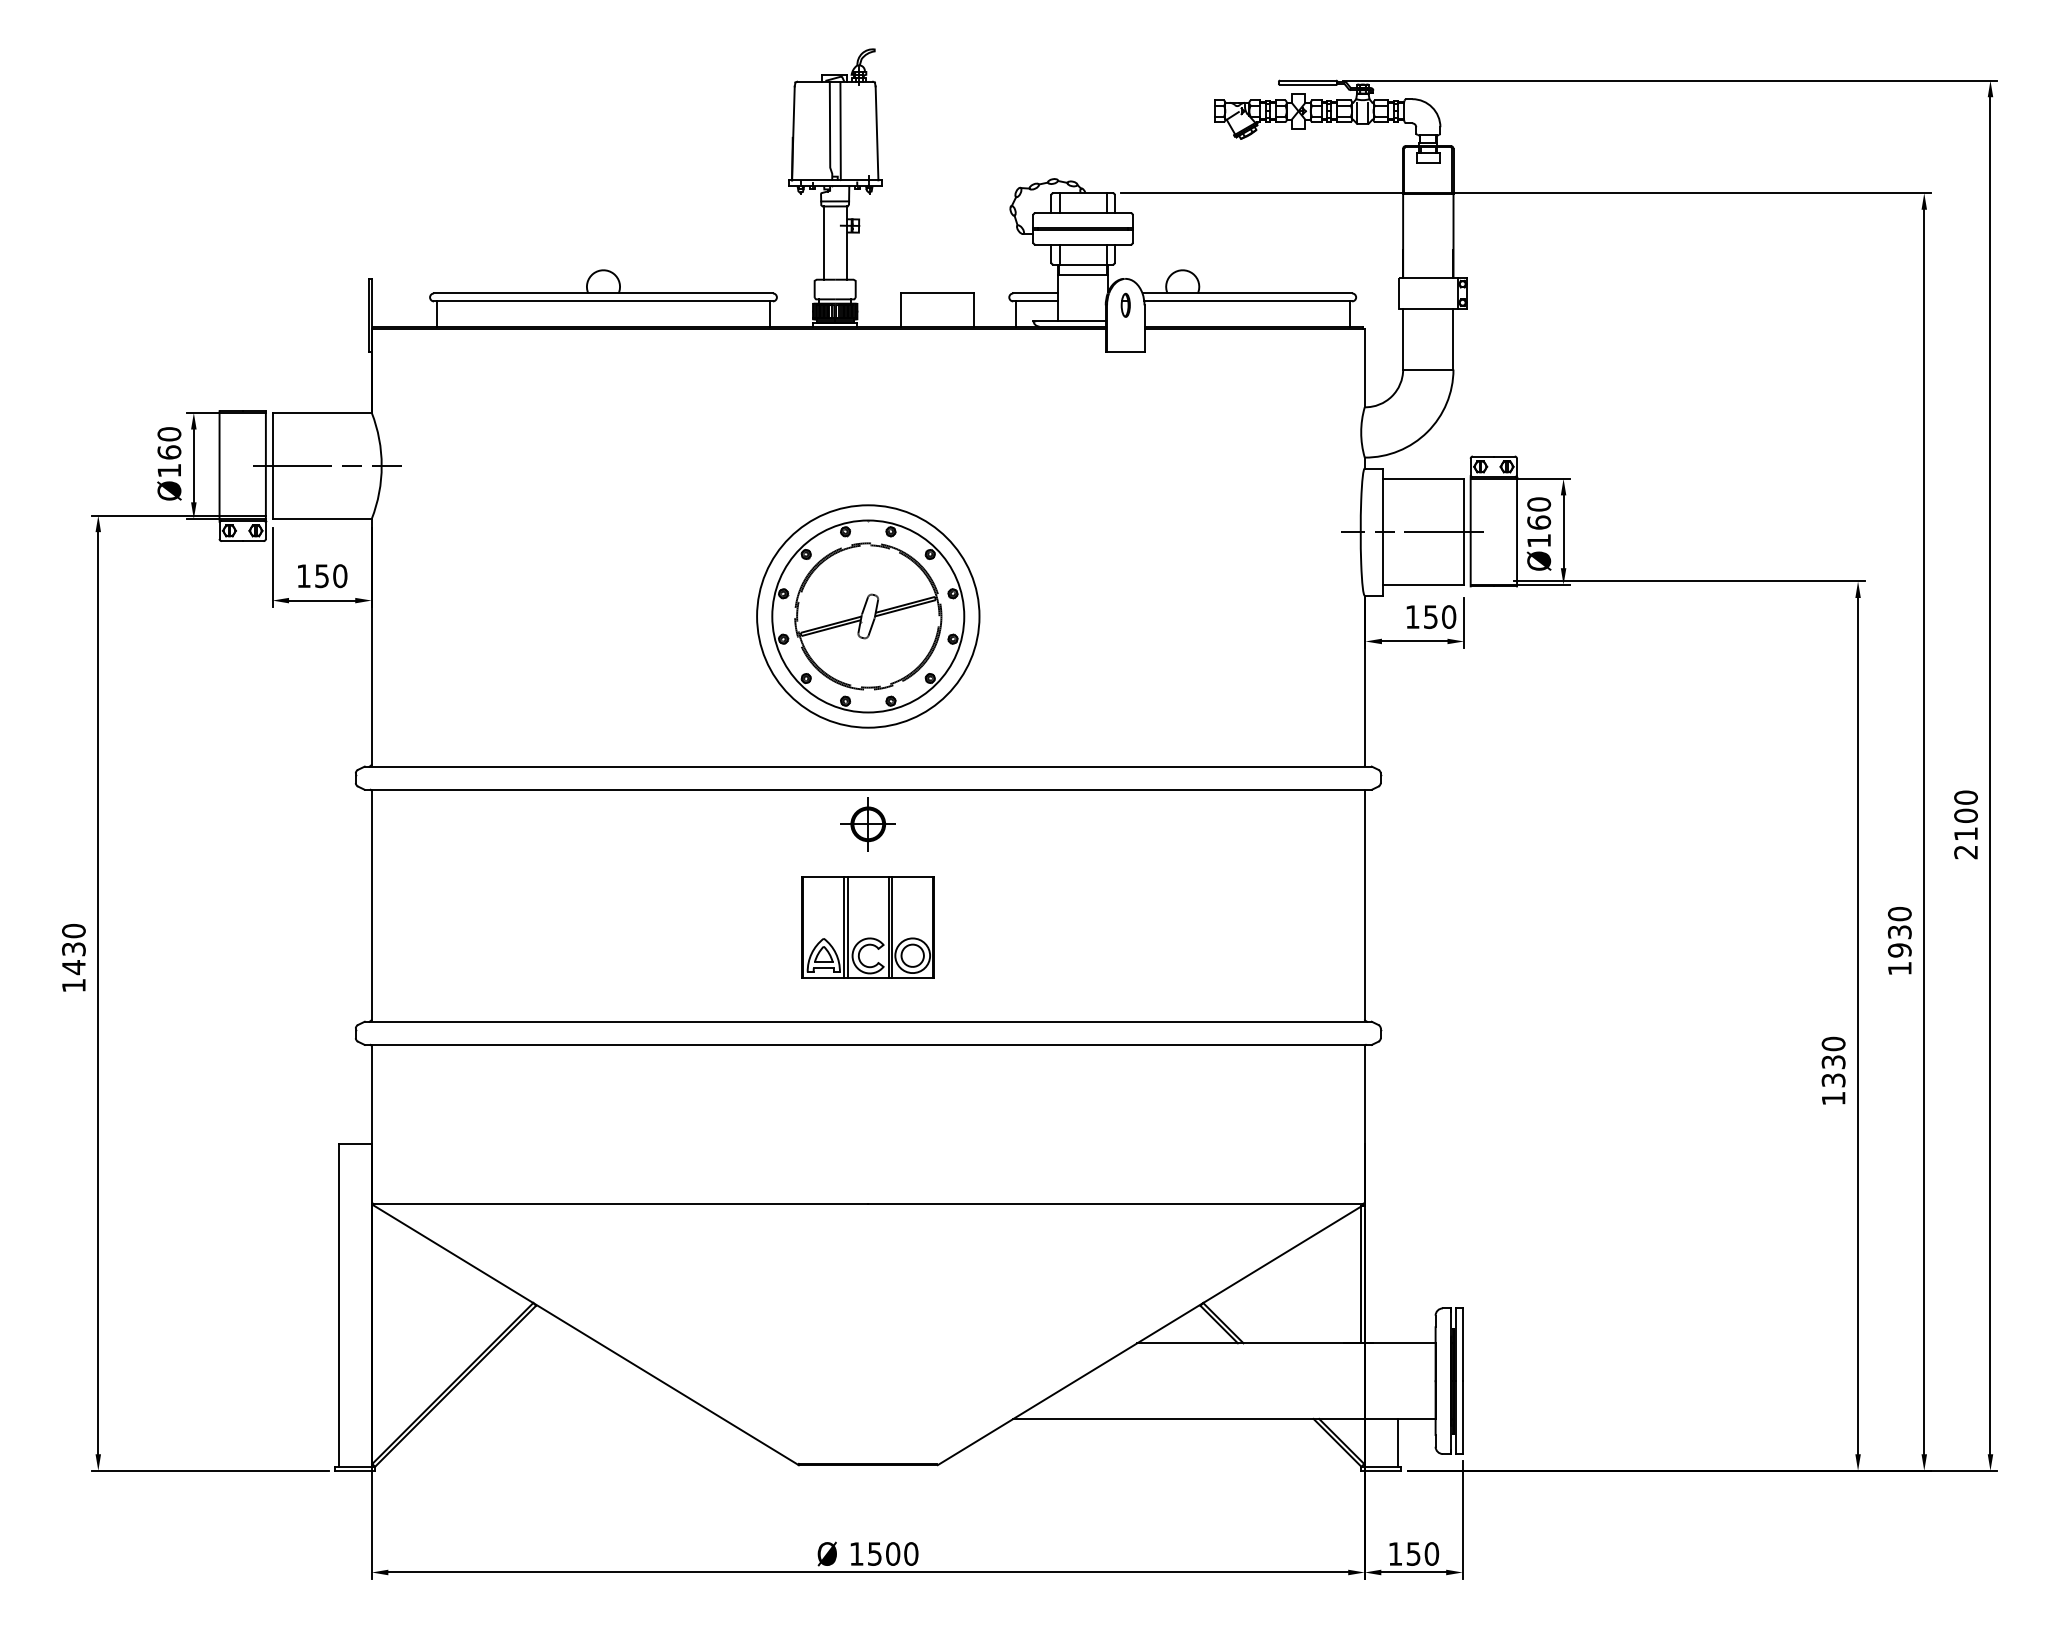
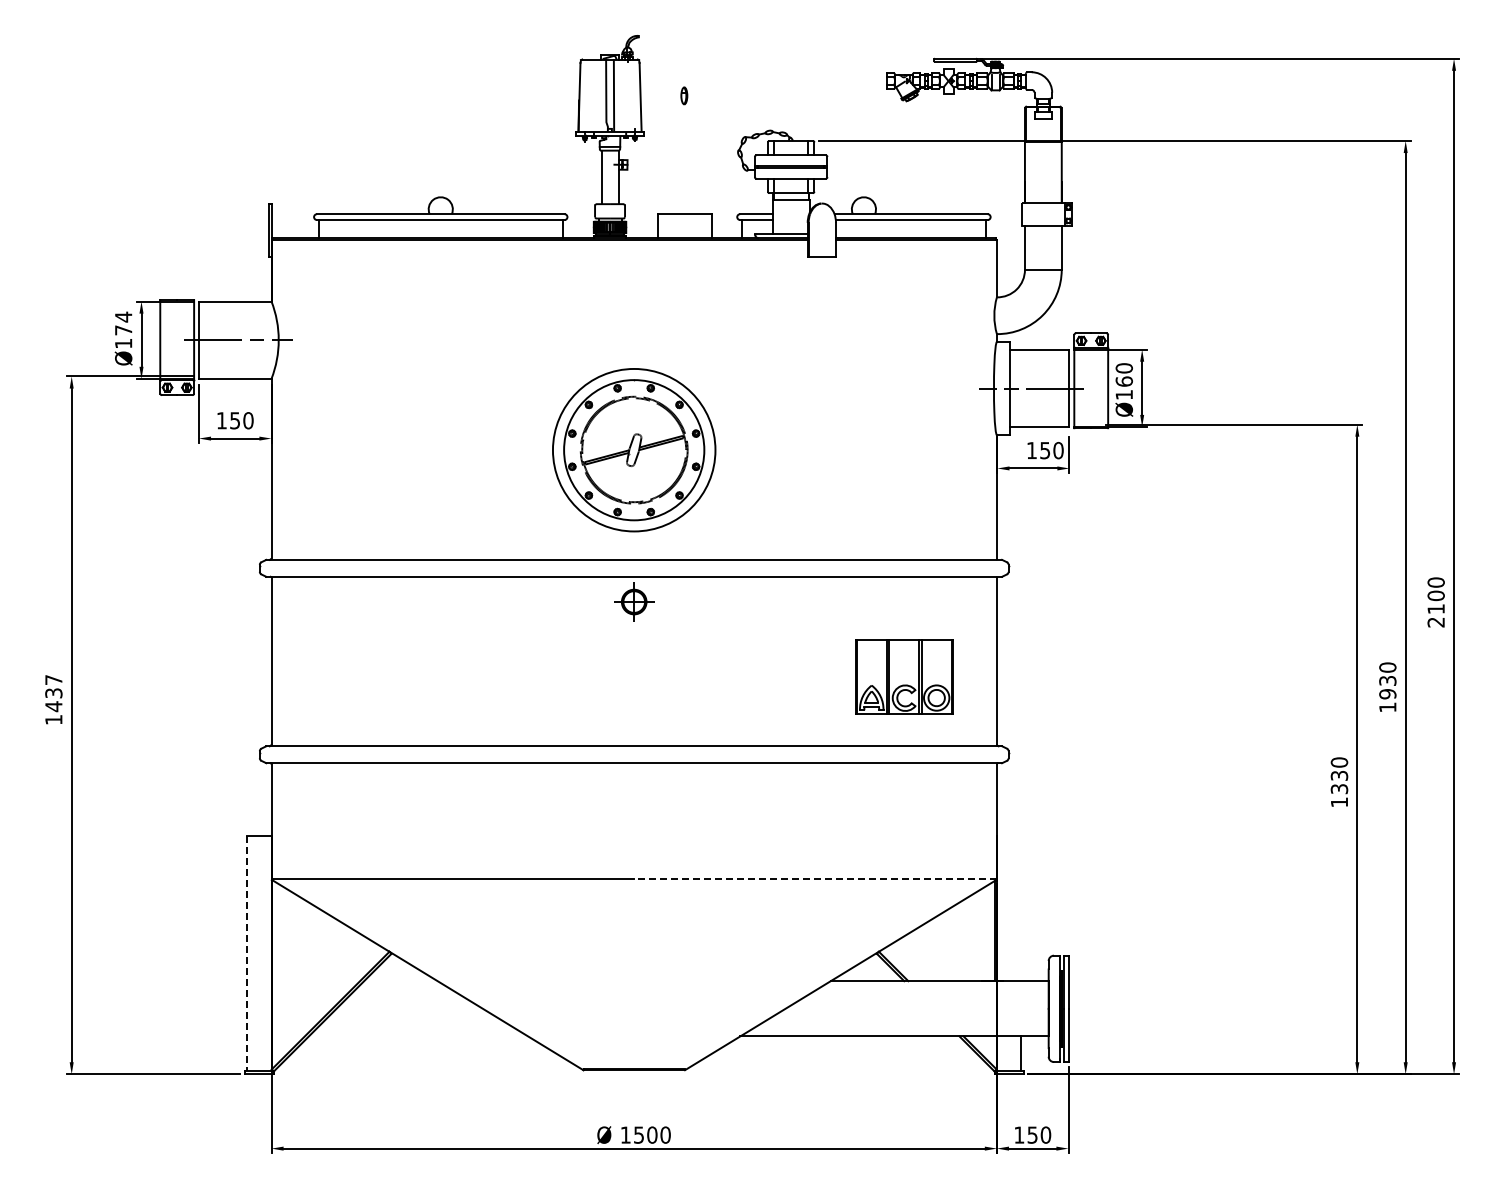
part: (1126, 304) -> (684, 95), moved
text: (169, 443) -> (123, 323), Ø160 -> Ø174
part: (868, 926) -> (904, 676), moved
text: (73, 930) -> (53, 679), 1430 -> 1437
line: (1116, 1204) -> (815, 879), solid -> dashed
line: (338, 1305) -> (247, 953), solid -> dashed

